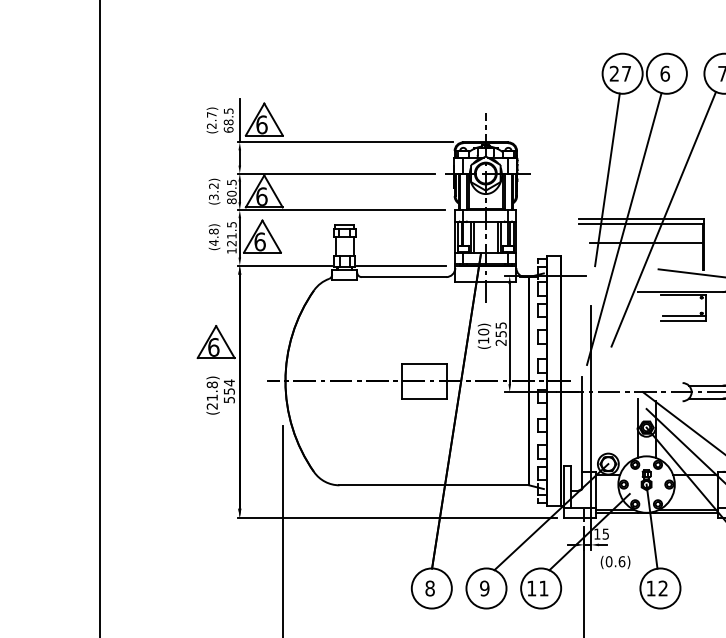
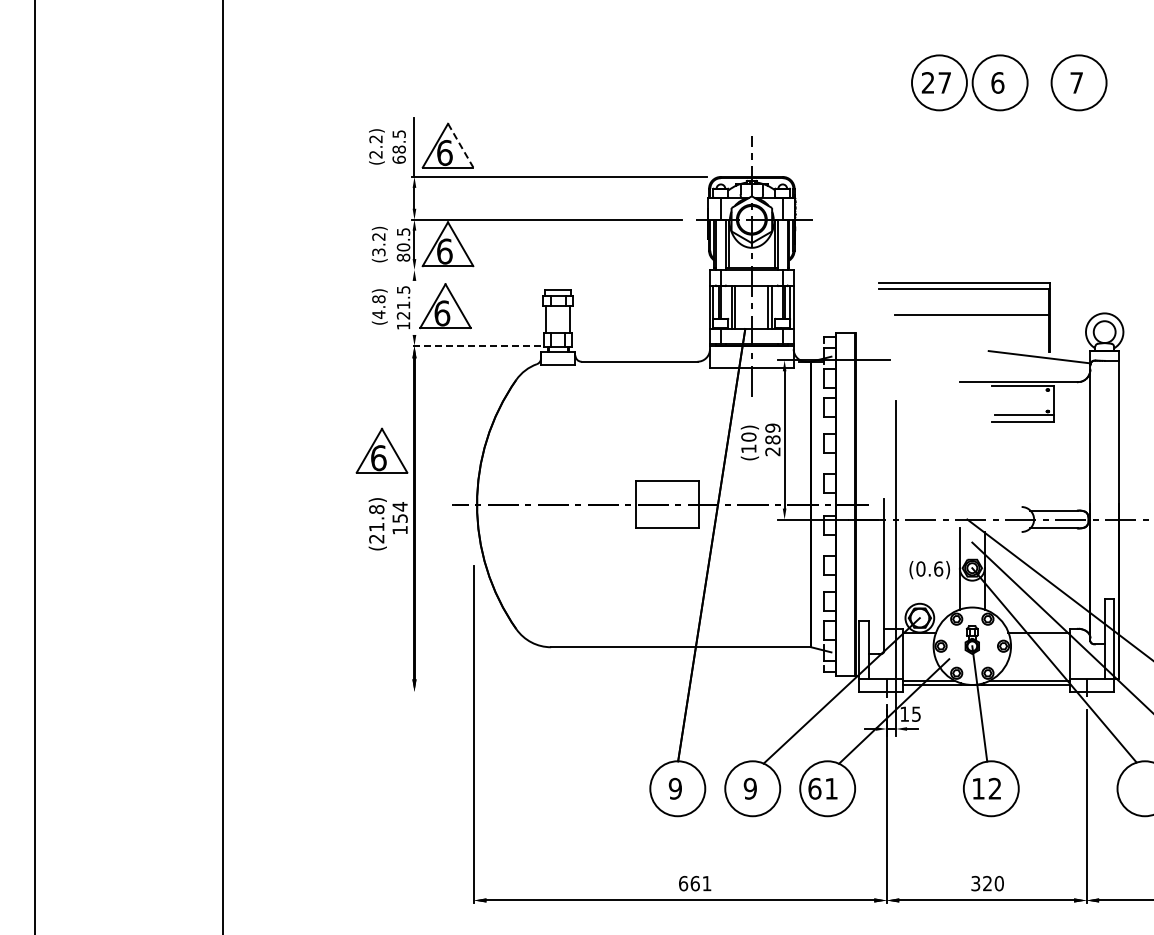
text: (211, 115) -> (375, 139), (2.7) -> (2.2)
line: (273, 120) -> (460, 146), solid -> dashed
line: (607, 179) -> (918, 228), removed
line: (341, 210) -> (554, 270), removed
line: (663, 219) -> (995, 282), removed
line: (624, 228) -> (941, 295), removed
line: (239, 237) -> (414, 307), removed
line: (285, 265) -> (476, 345), solid -> dashed
line: (401, 265) -> (636, 345), removed
text: (500, 329) -> (772, 433), 255 -> 289
text: (228, 400) -> (399, 530), 554 -> 154
line: (397, 517) -> (630, 691), removed
text: (615, 562) -> (929, 570), moved
text: (429, 588) -> (674, 788), 8 -> 9
text: (531, 588) -> (814, 788), 11 -> 61

